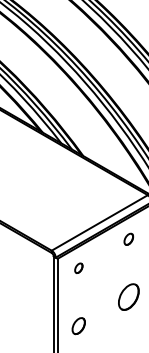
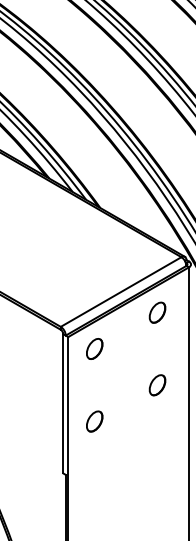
part: (128, 239) -> (157, 312), size x1.43
part: (78, 267) -> (94, 348), size x1.67
part: (128, 297) -> (157, 385), size x0.62

